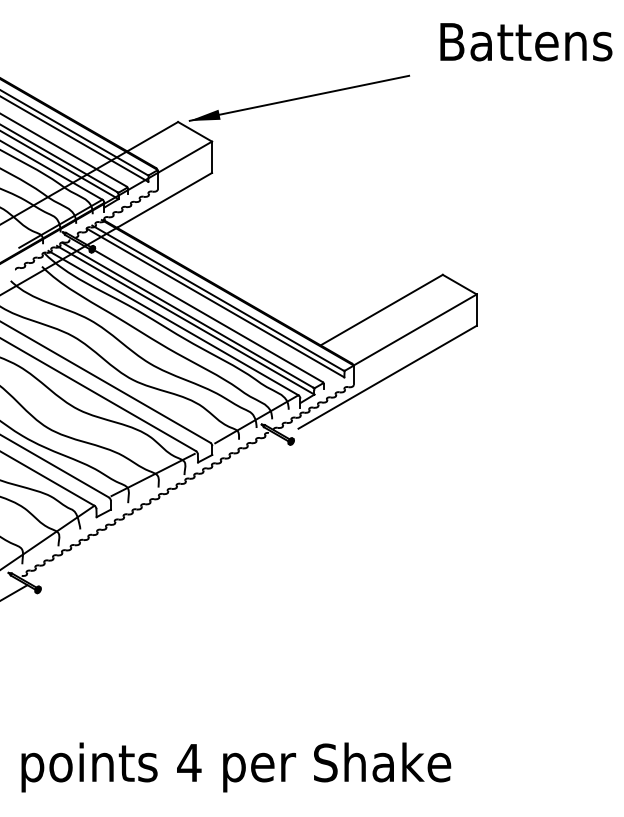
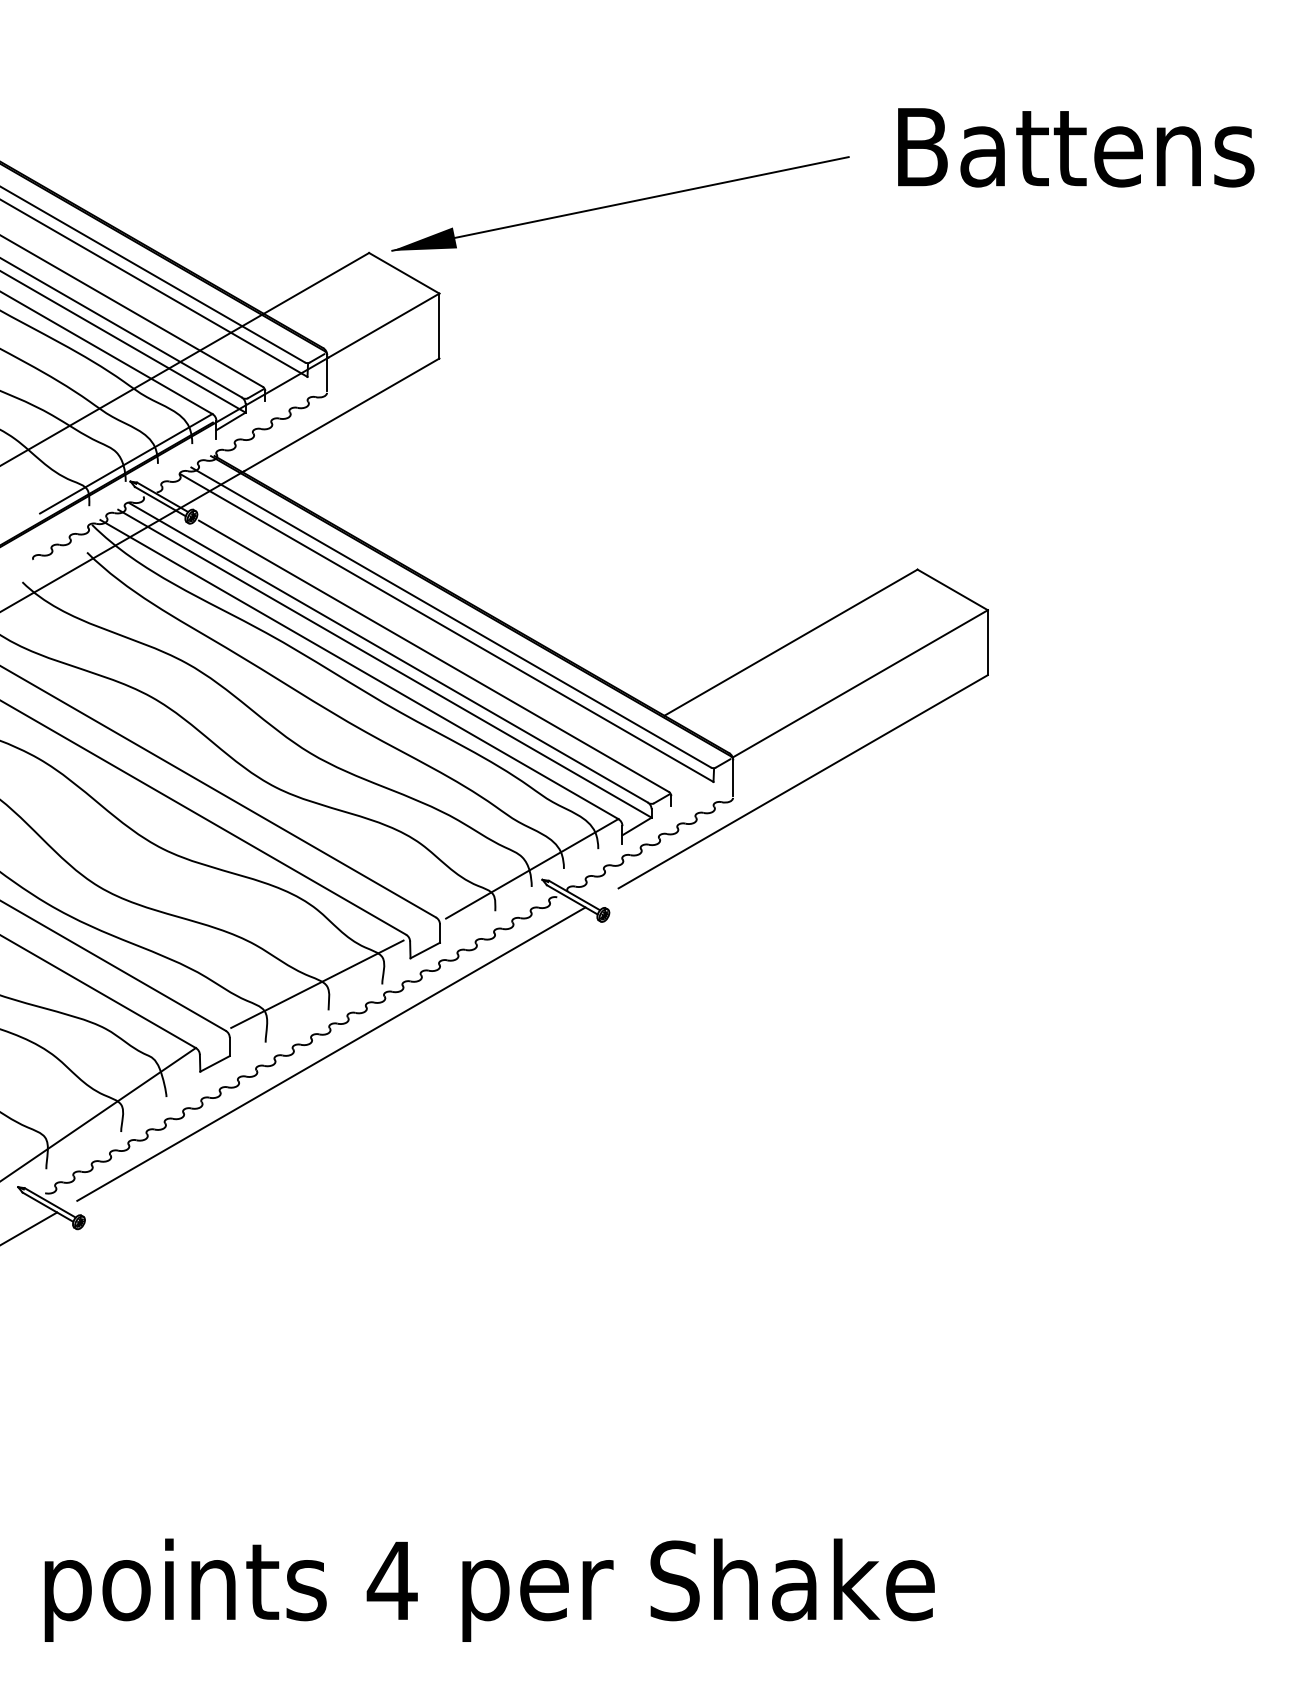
text: (526, 42) -> (1076, 148), moved
line: (159, 508) -> (330, 1053), added

